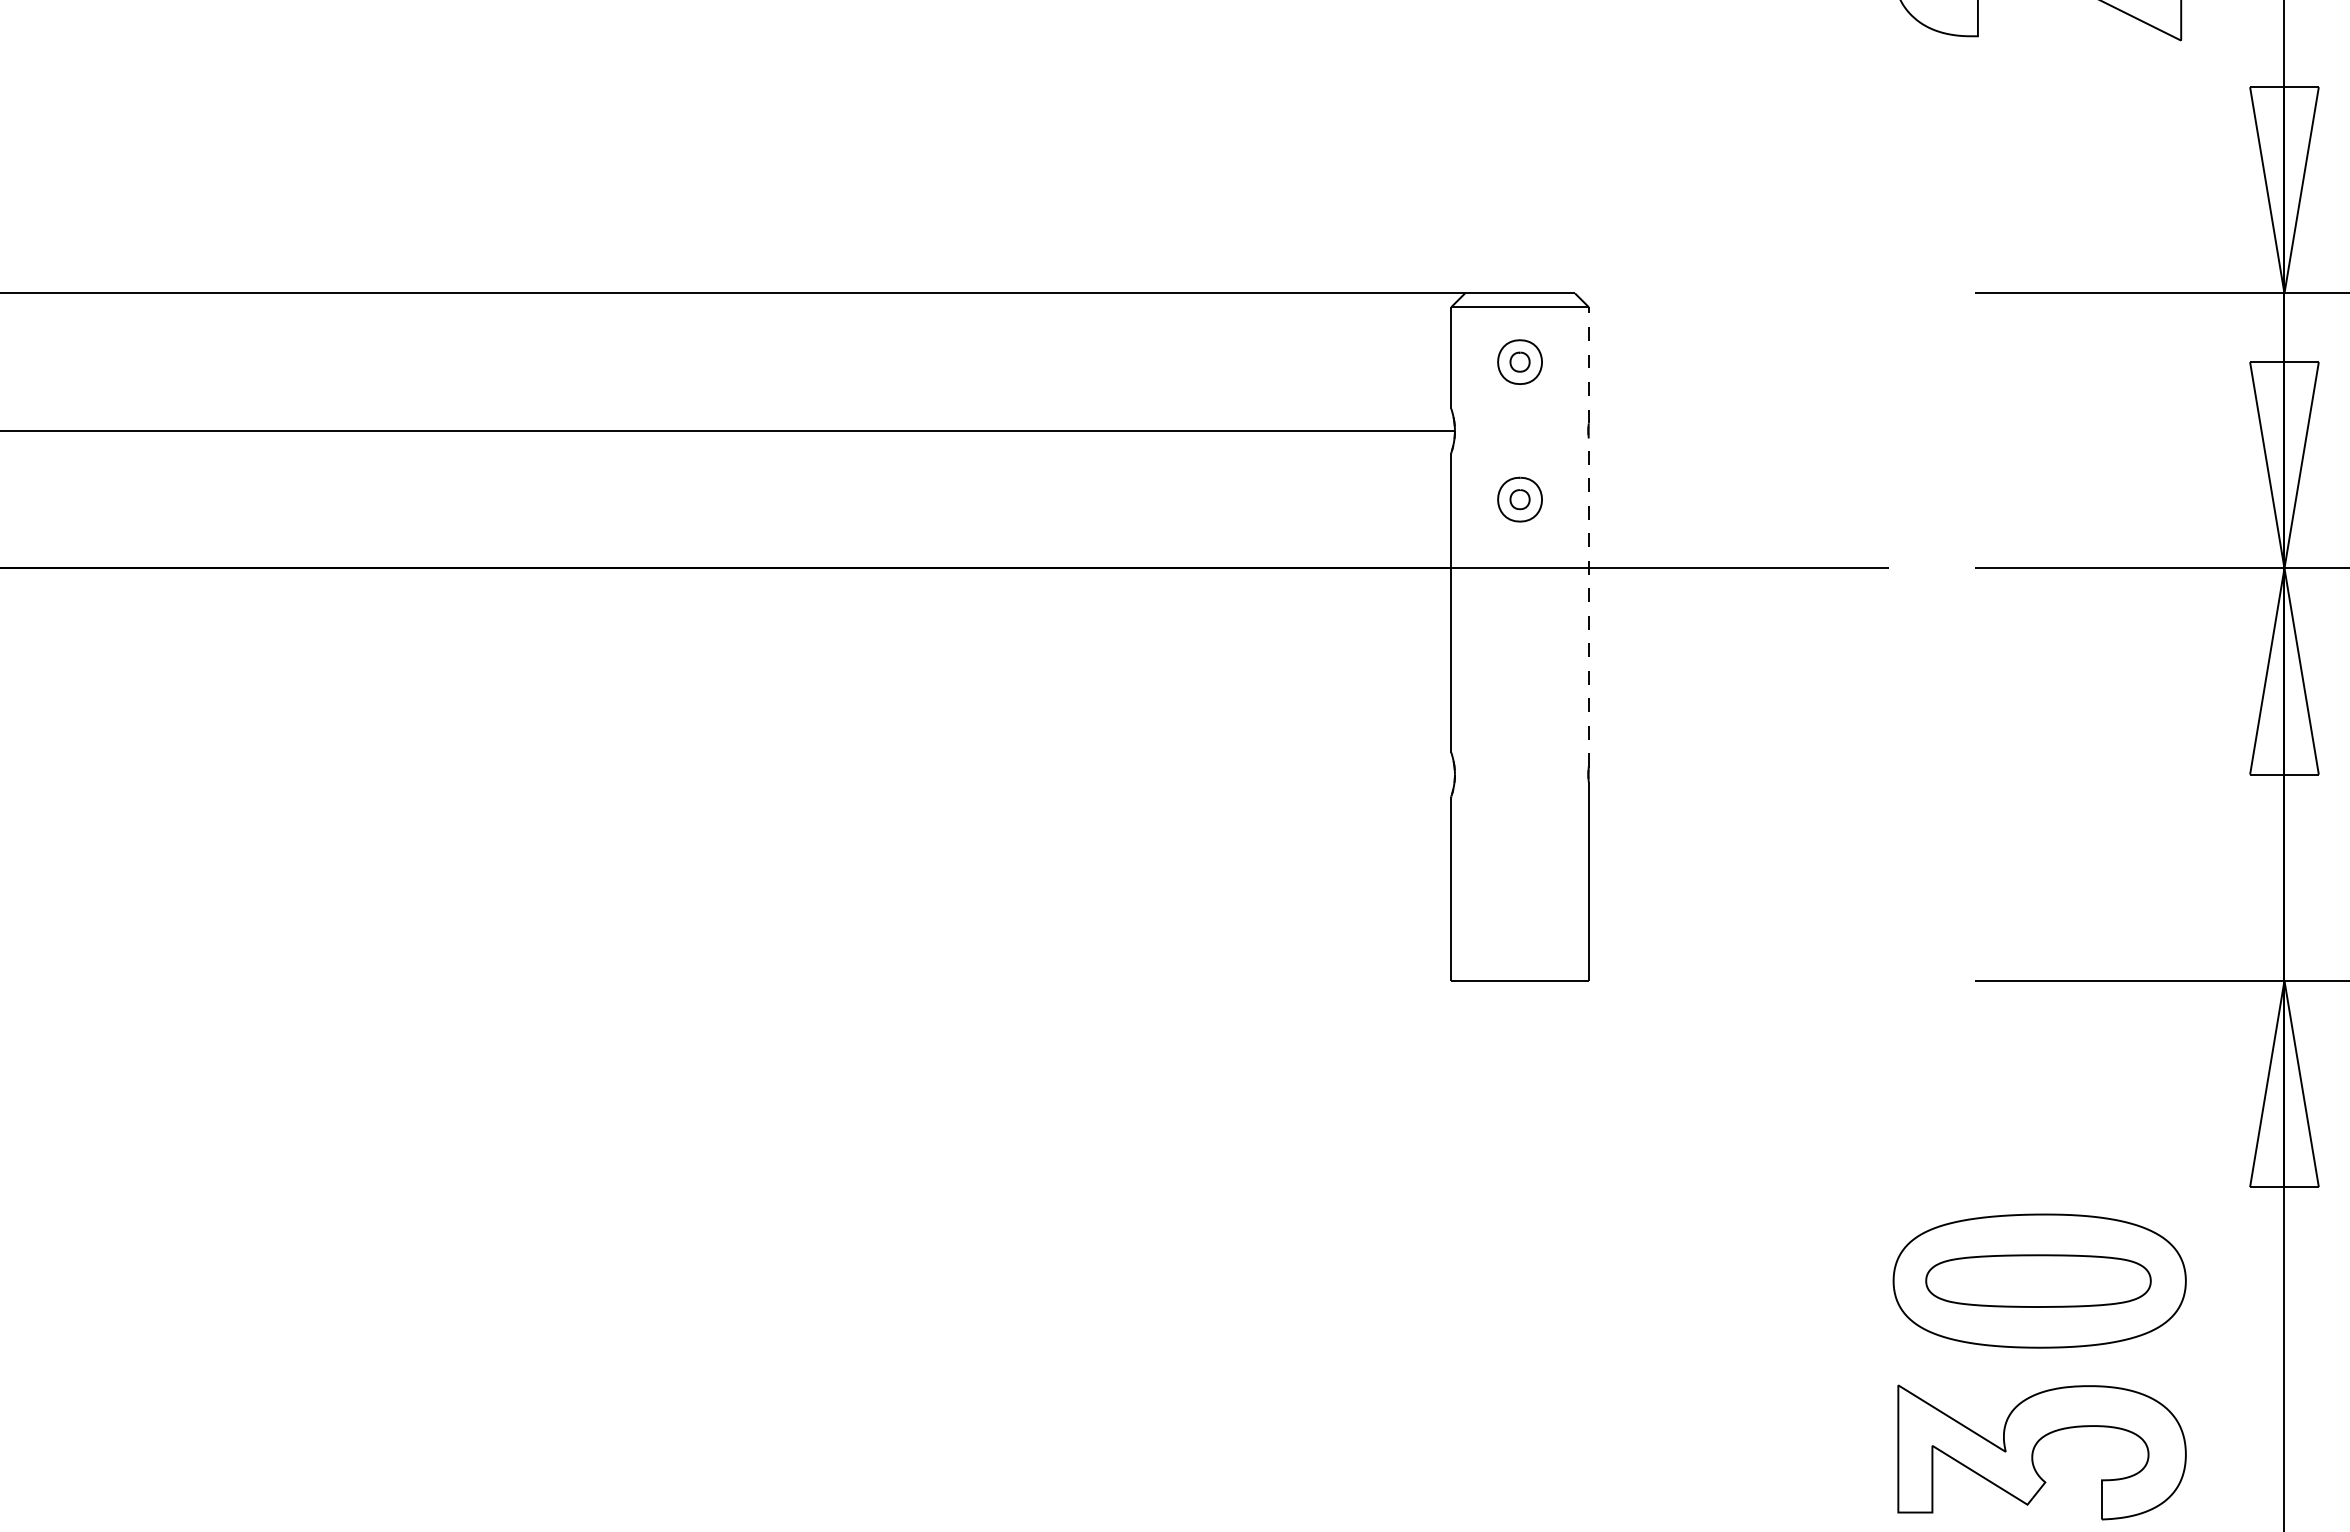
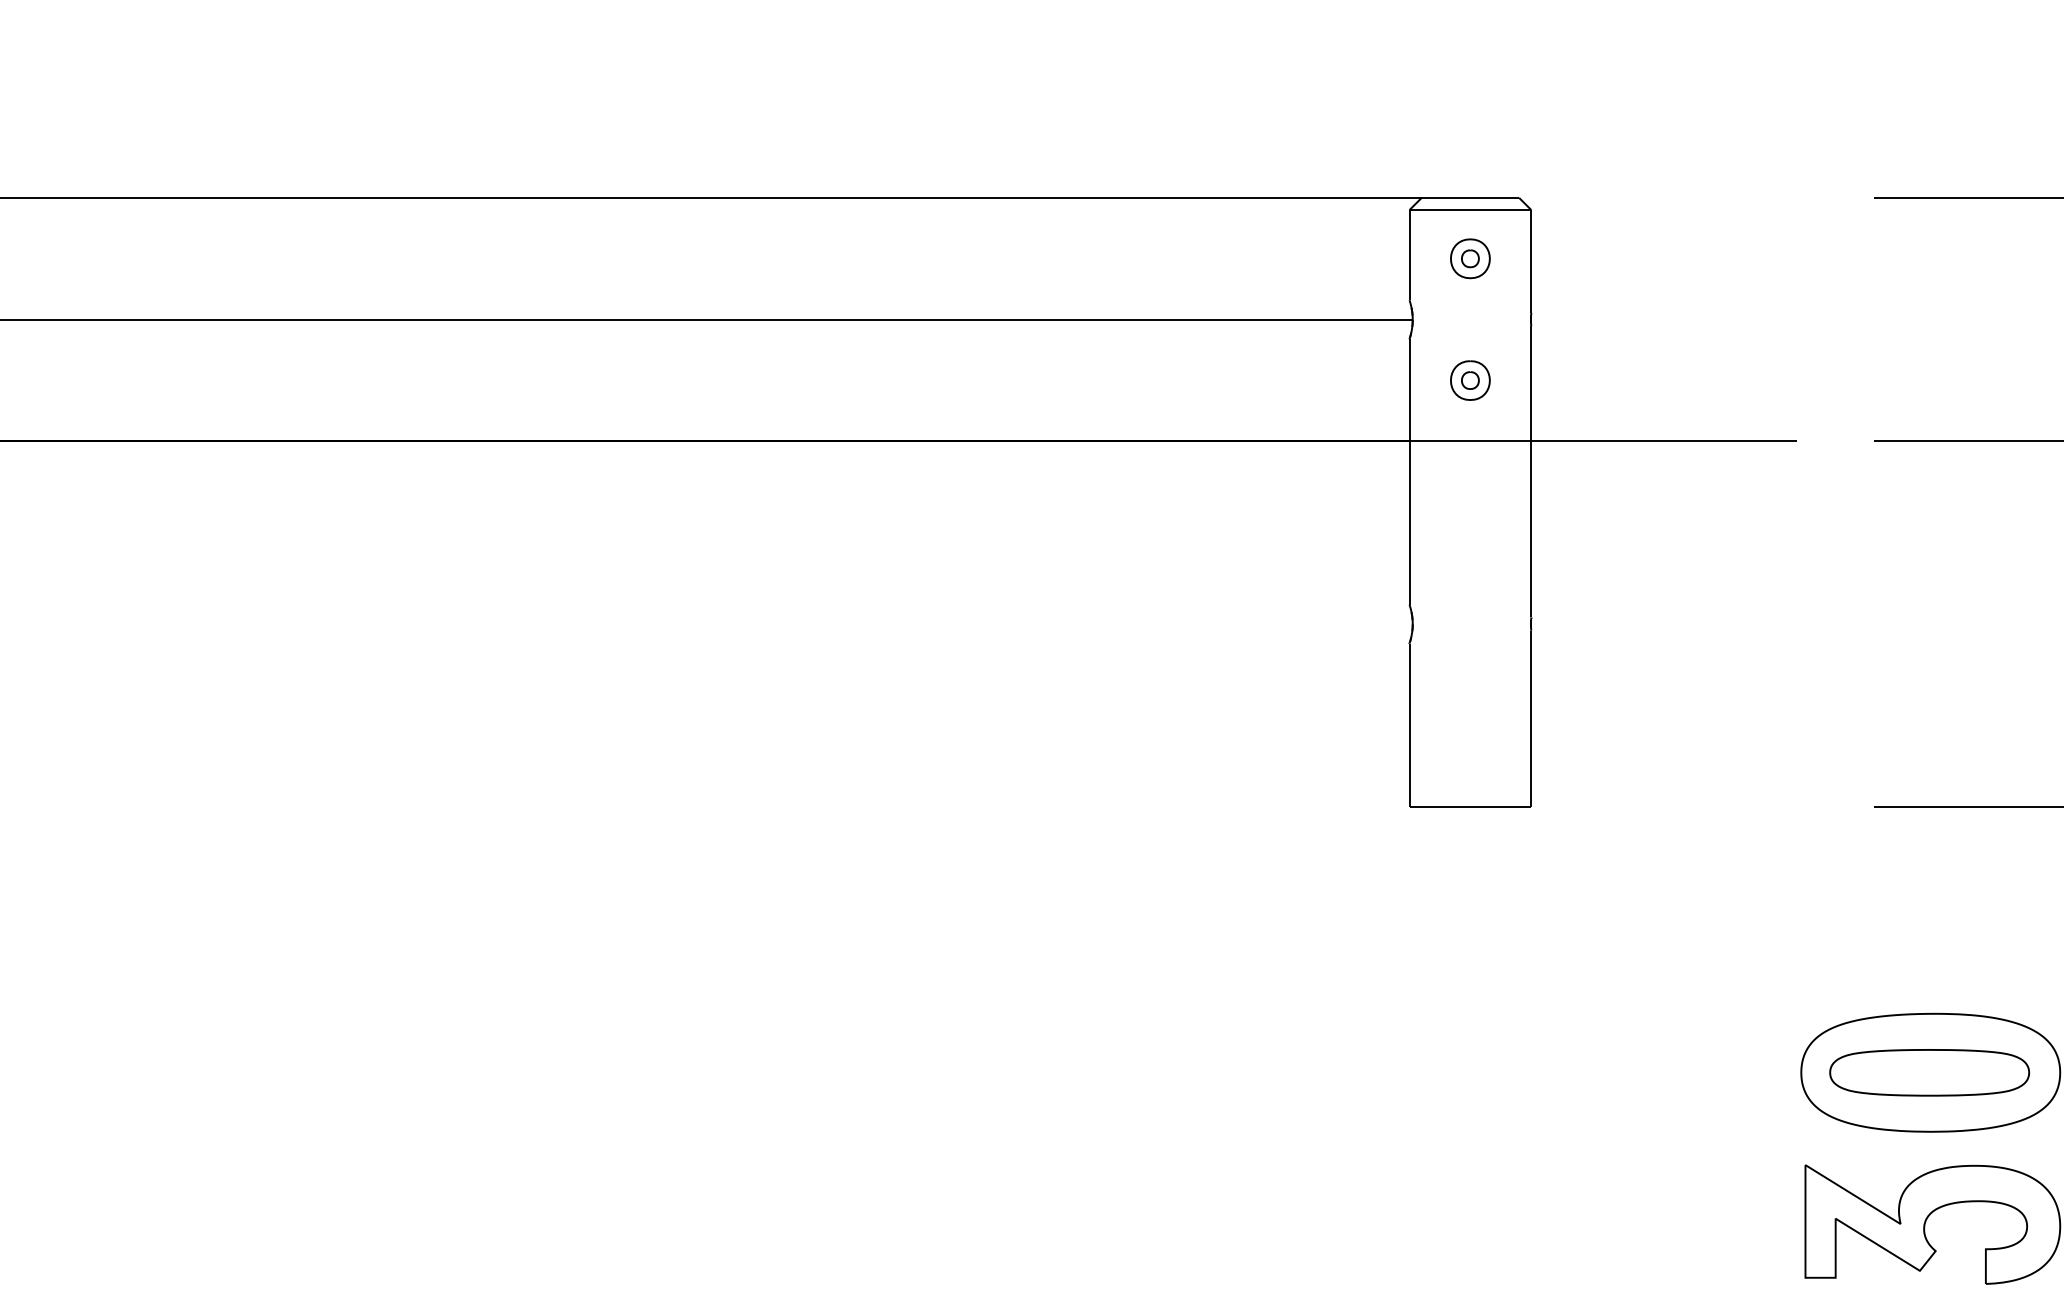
line: (1588, 364) -> (1531, 260), dashed -> solid
line: (1588, 602) -> (1531, 471), dashed -> solid

